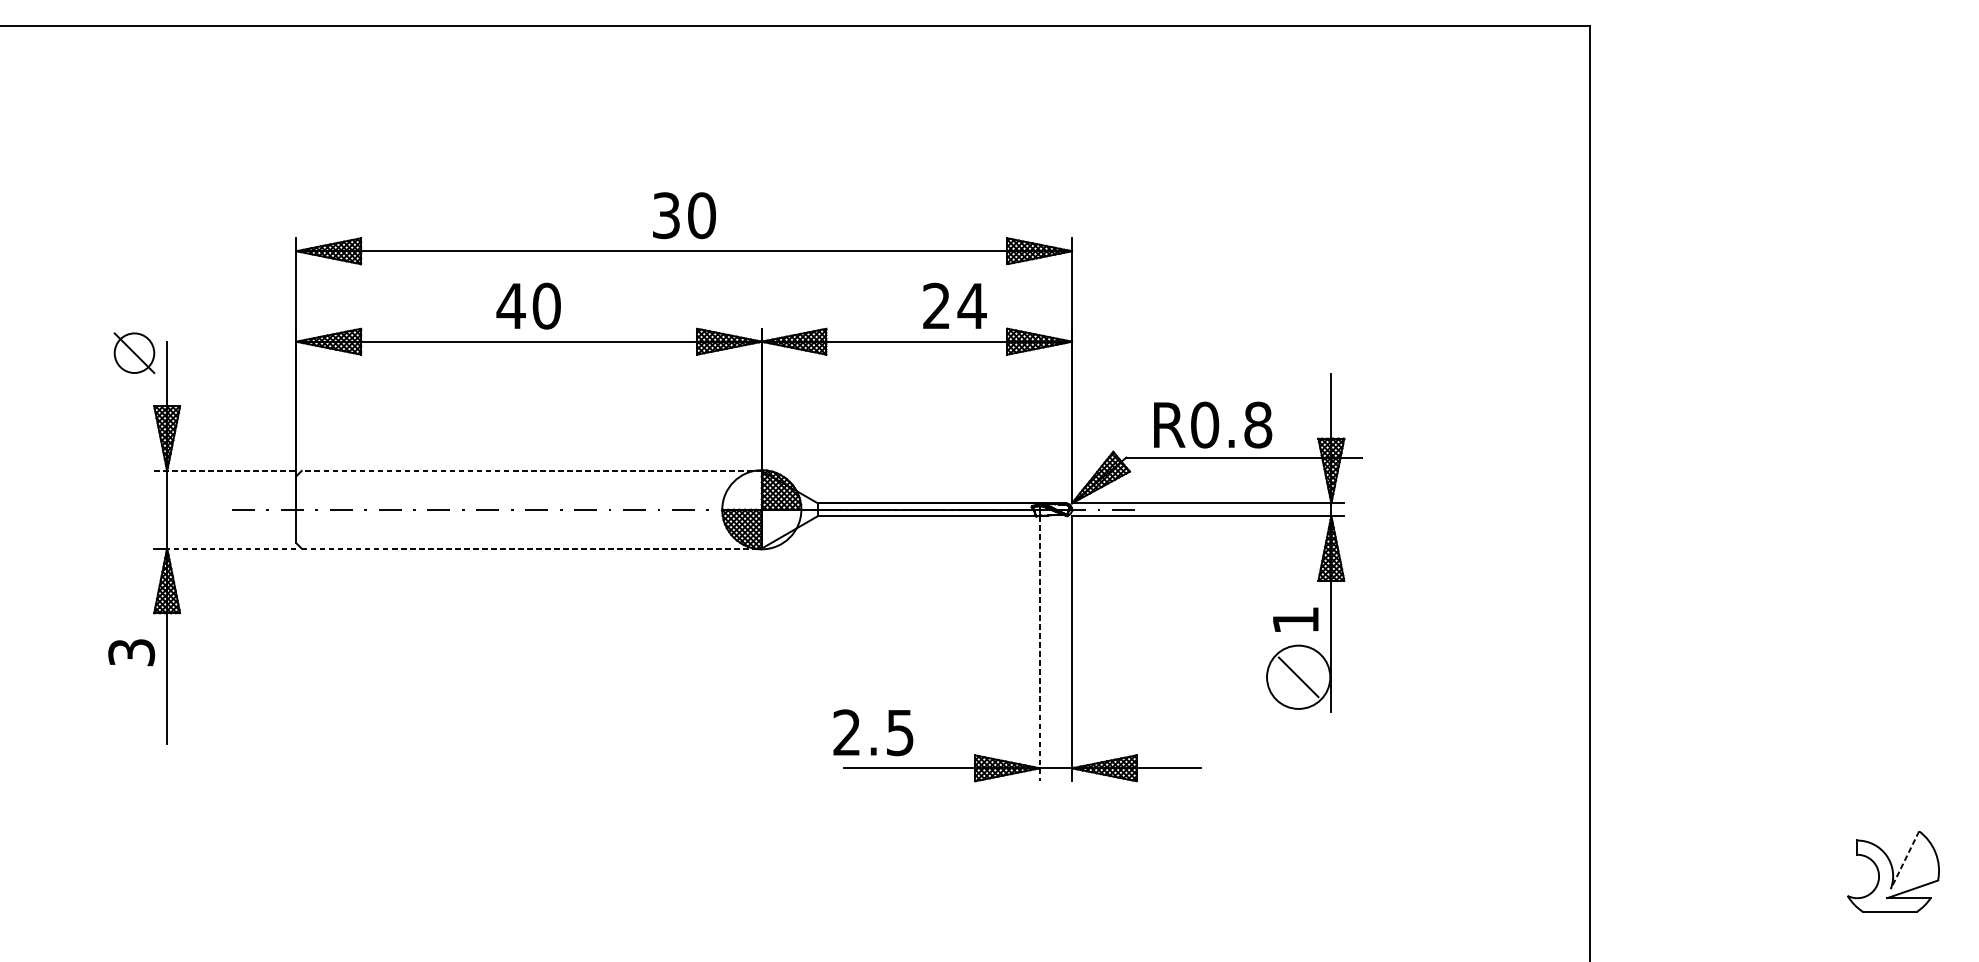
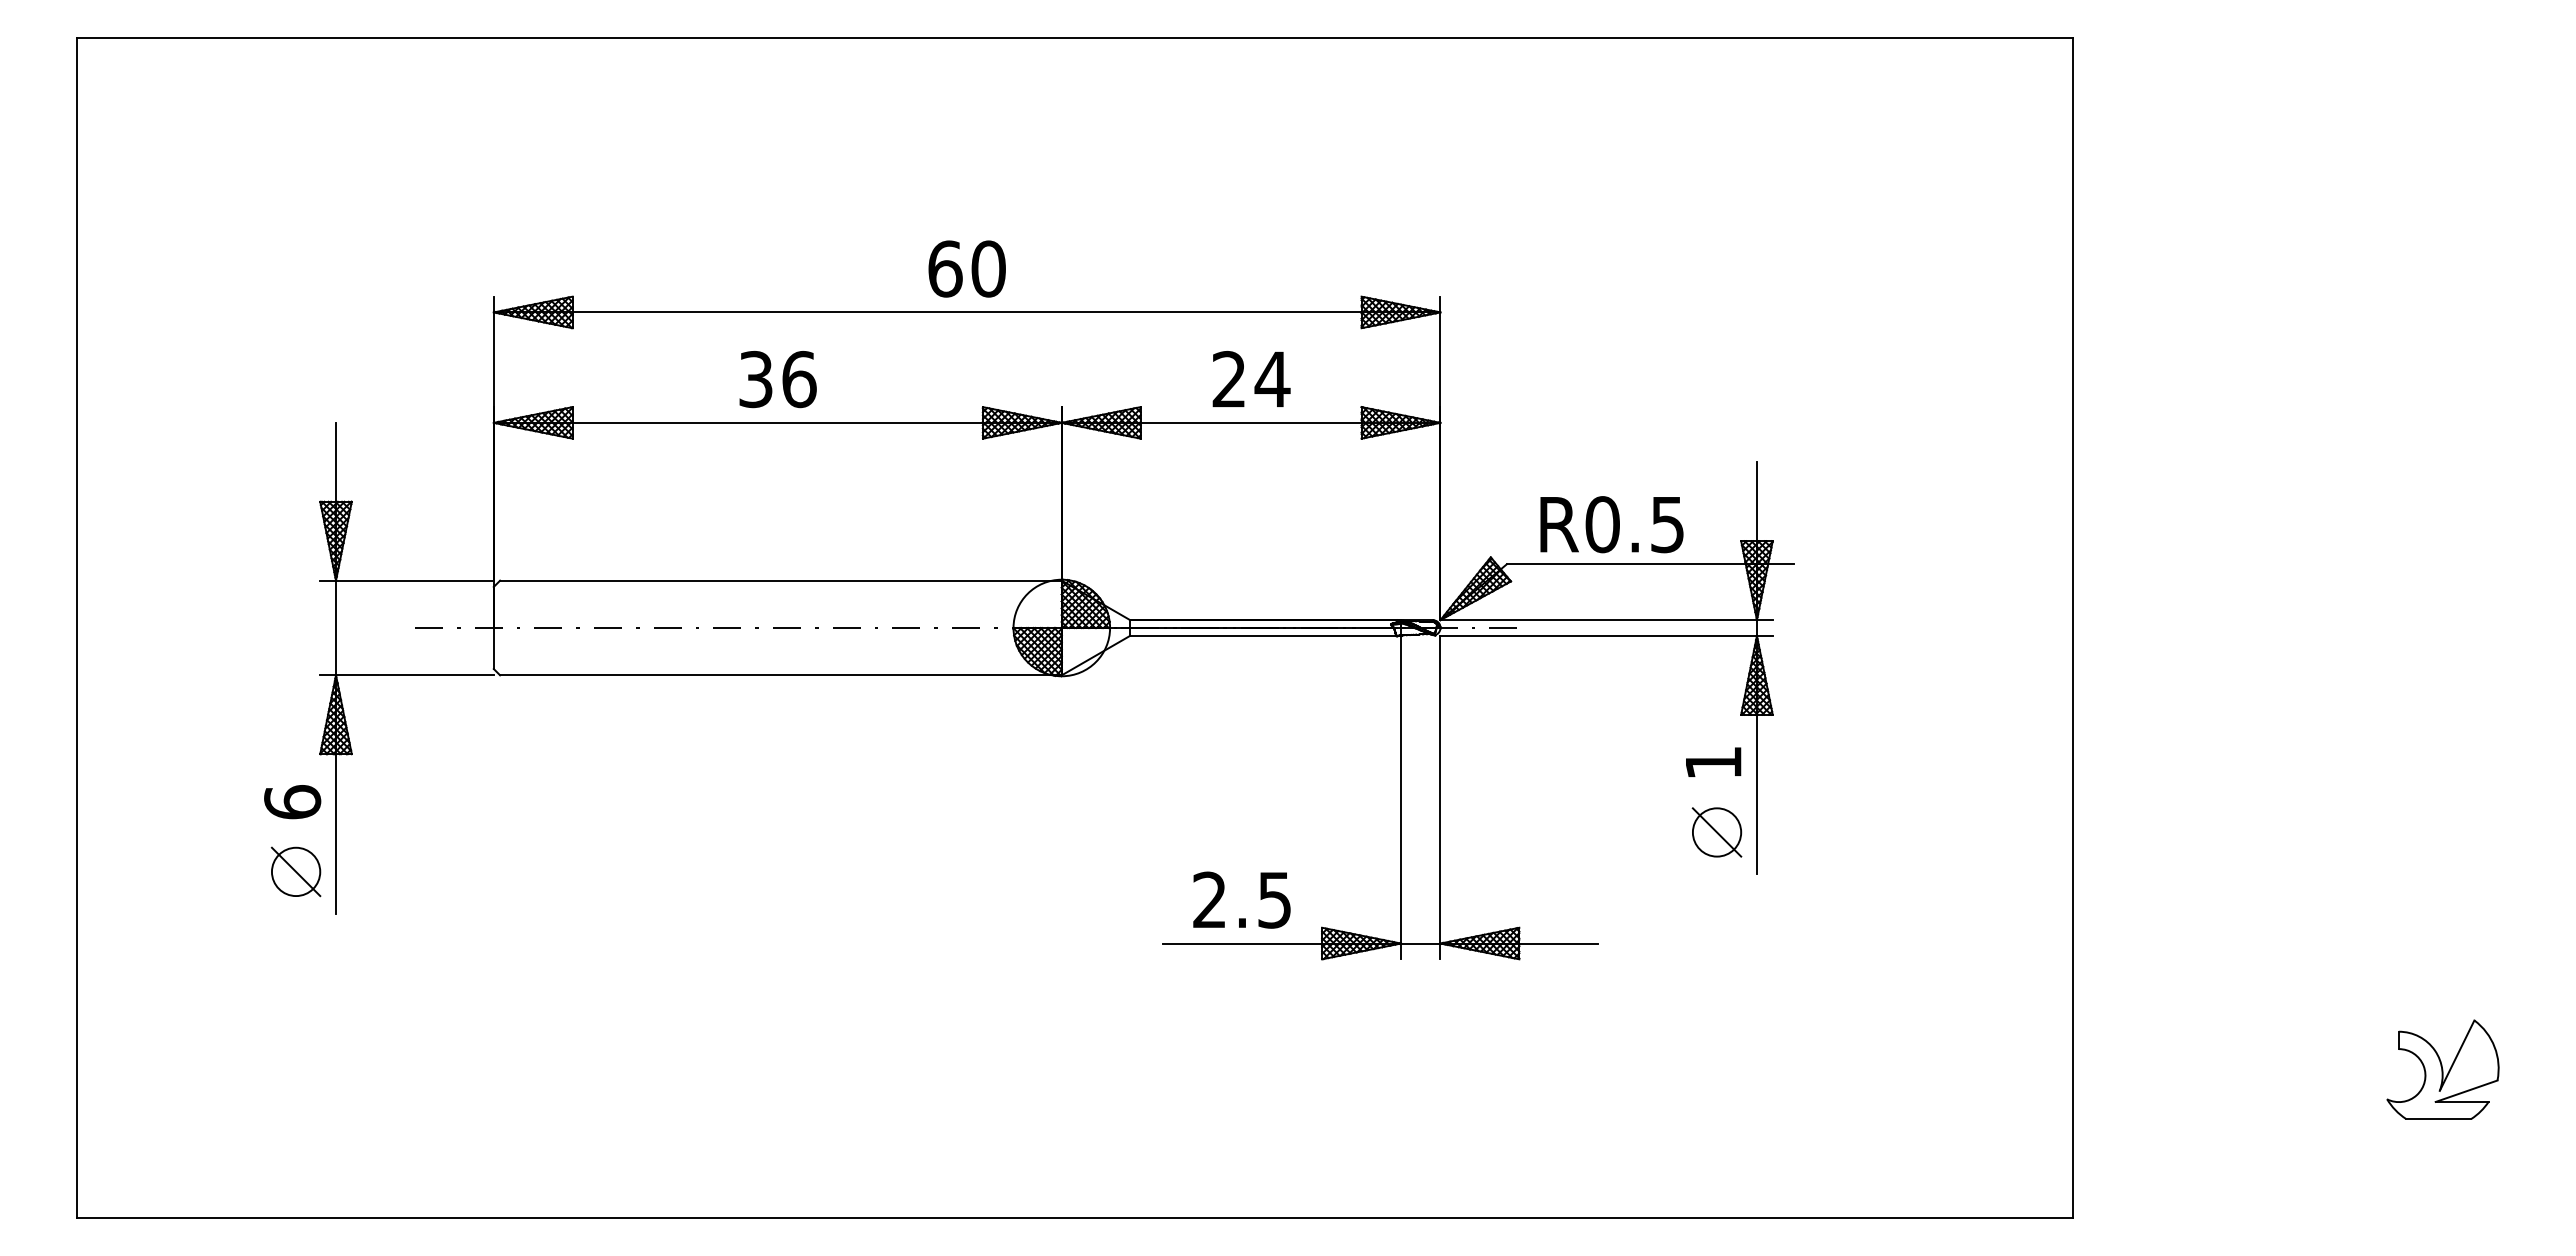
text: (666, 215) -> (945, 268), 30 -> 60
text: (954, 305) -> (1251, 378), moved
text: (528, 306) -> (776, 379), 40 -> 36
part: (133, 352) -> (295, 871), moved
text: (1258, 424) -> (1667, 524), R0.8 -> R0.5
line: (225, 470) -> (407, 580), dashed -> solid
line: (531, 470) -> (780, 580), dashed -> solid
line: (231, 548) -> (414, 675), dashed -> solid
line: (531, 548) -> (780, 675), dashed -> solid
line: (1040, 648) -> (1401, 797), dashed -> solid
text: (131, 652) -> (292, 802), 3 -> 6
circle: (1298, 677) -> (1716, 832), size x0.62
text: (873, 732) -> (1241, 899), moved
line: (1904, 860) -> (2456, 1056), dashed -> solid

